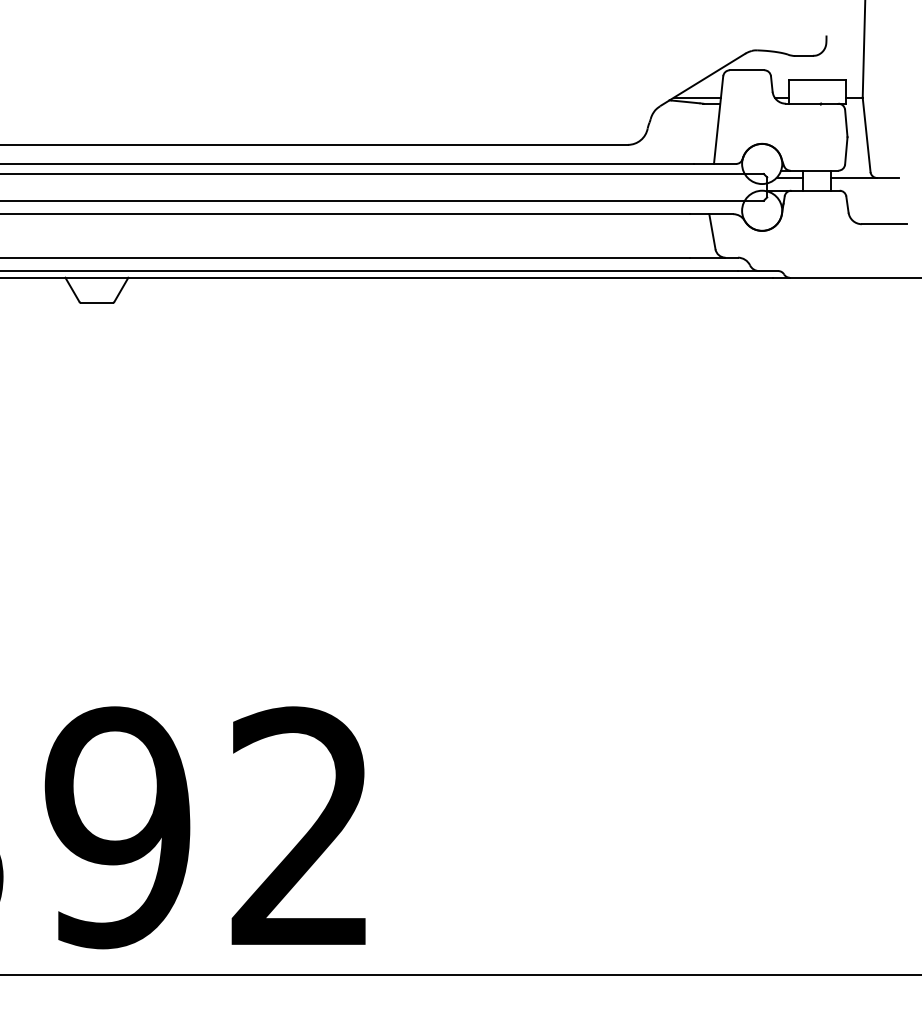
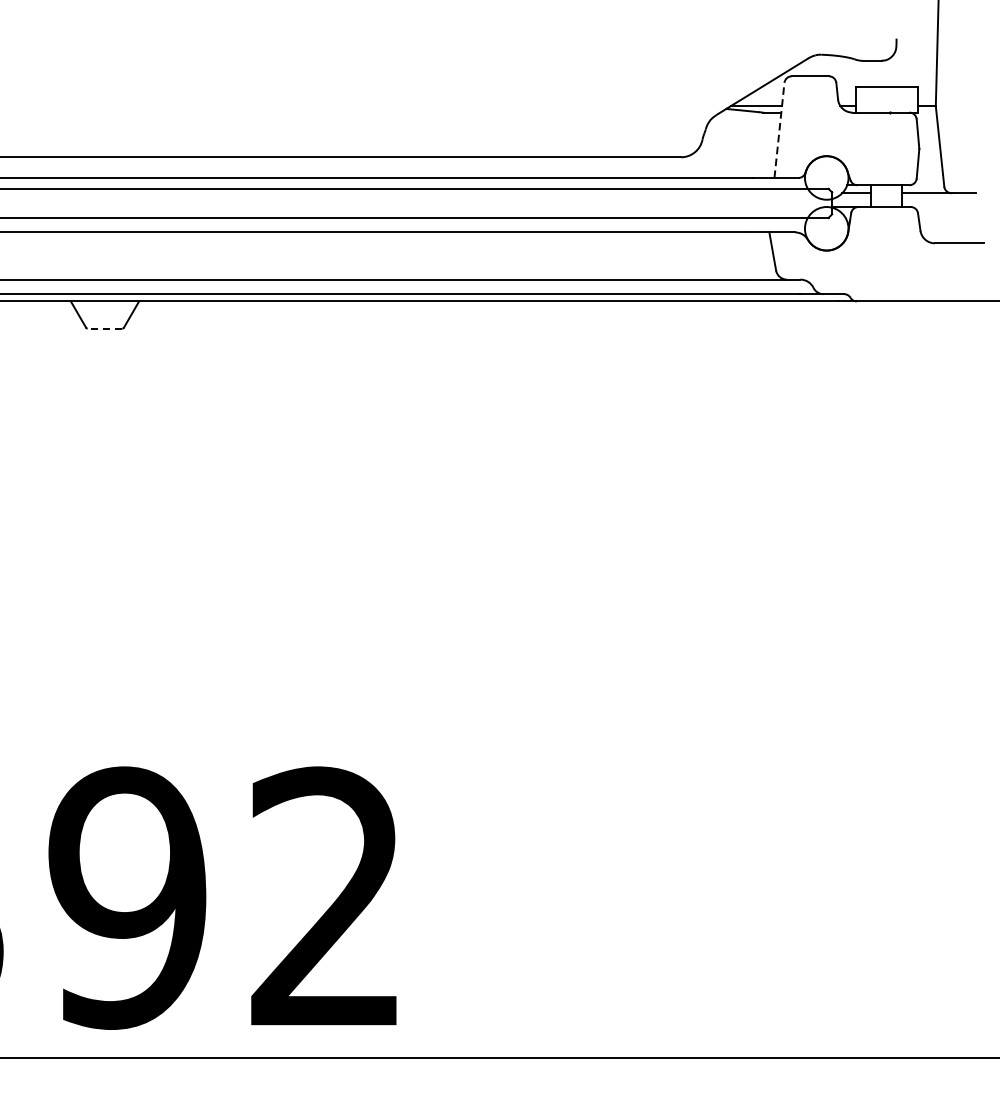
line: (718, 119) -> (779, 129), solid -> dashed
line: (96, 302) -> (104, 328), solid -> dashed

